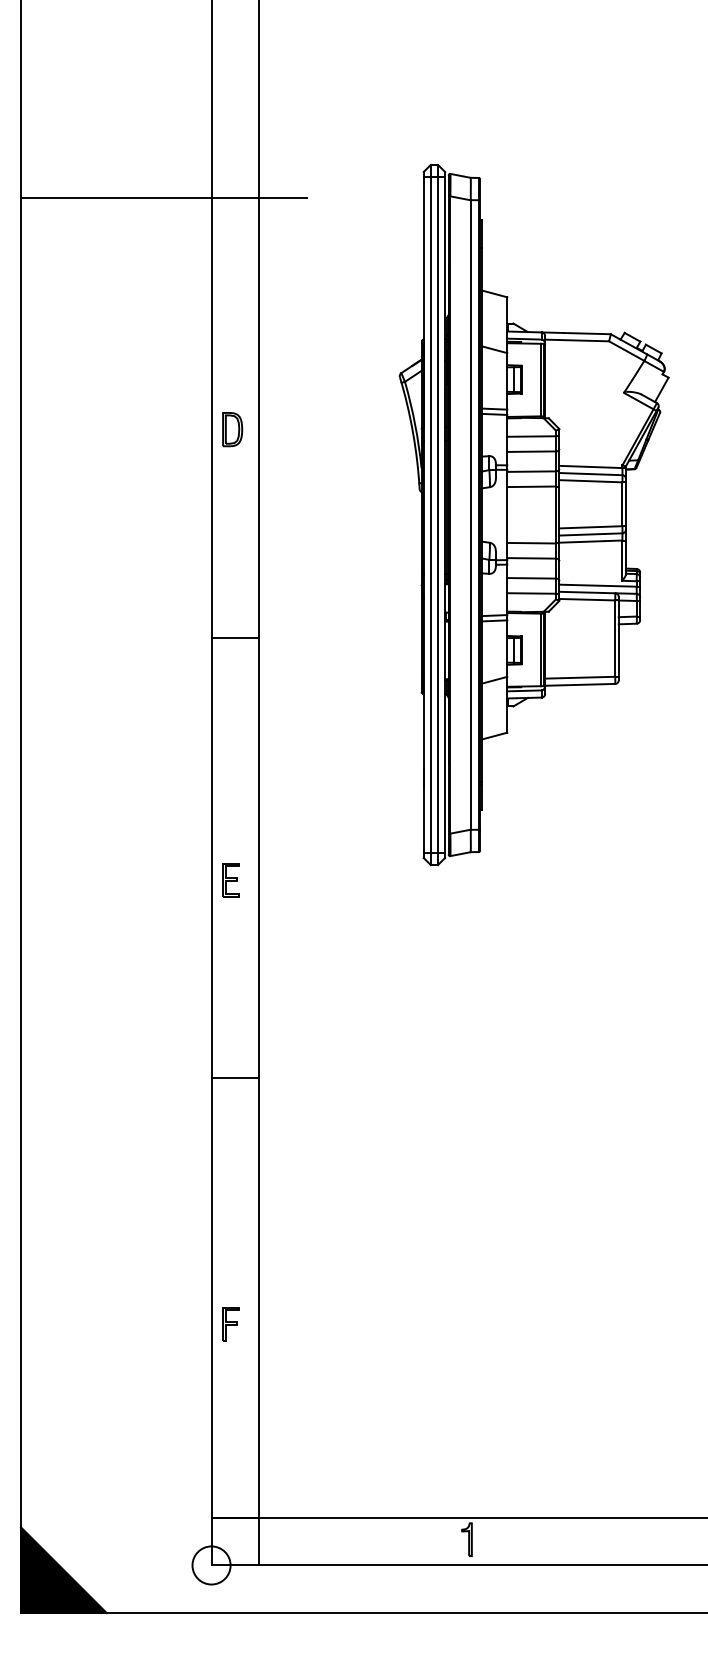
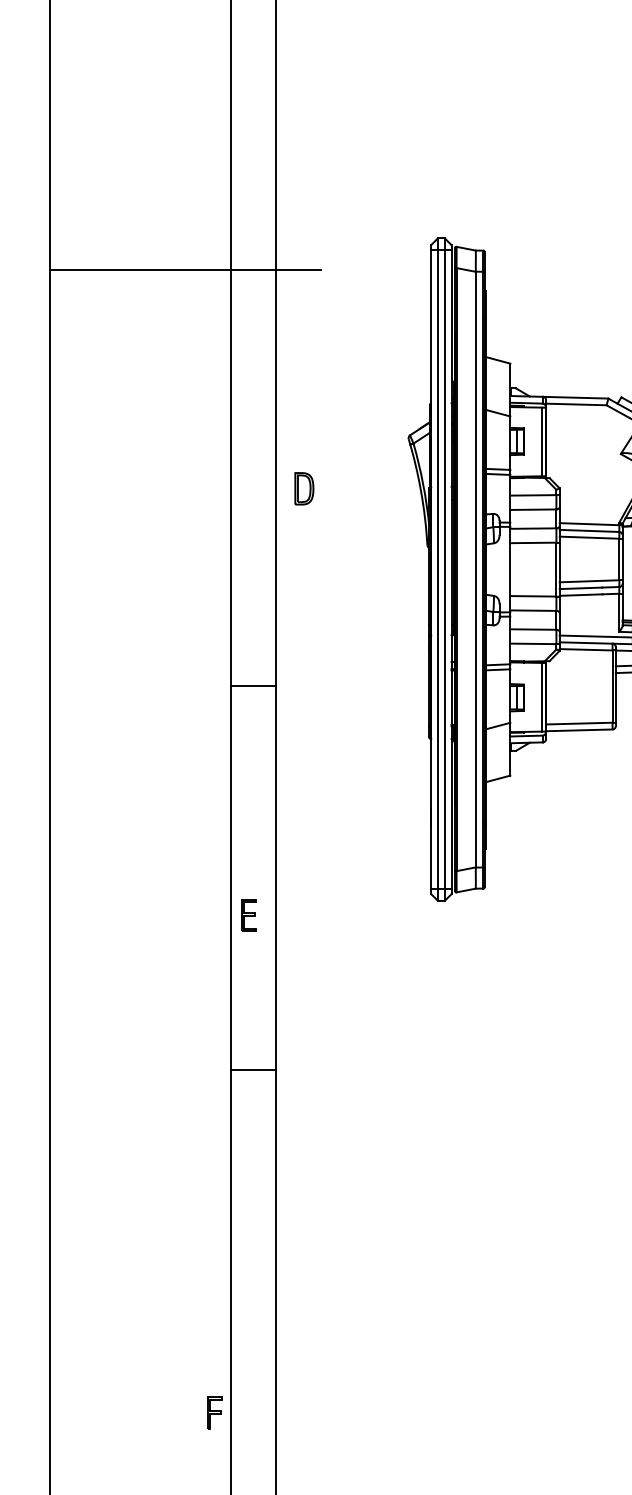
part: (232, 429) -> (304, 488), moved
line: (235, 1078) -> (253, 1070), moved
part: (230, 1324) -> (214, 1413), moved

